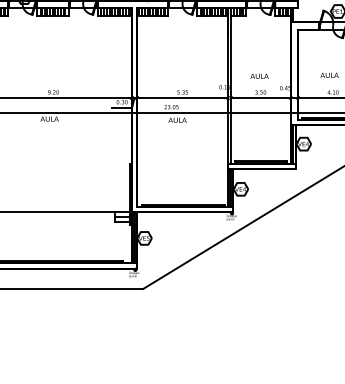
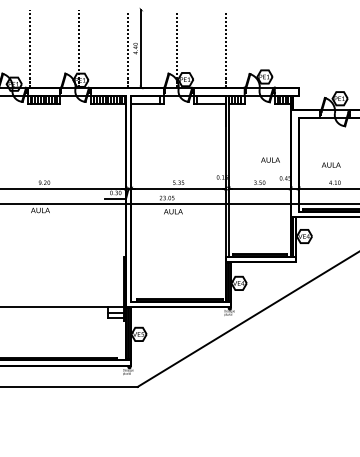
hatch: (150, 12) -> (145, 99), removed
hatch: (213, 12) -> (210, 99), removed
text: (259, 75) -> (270, 159), moved

